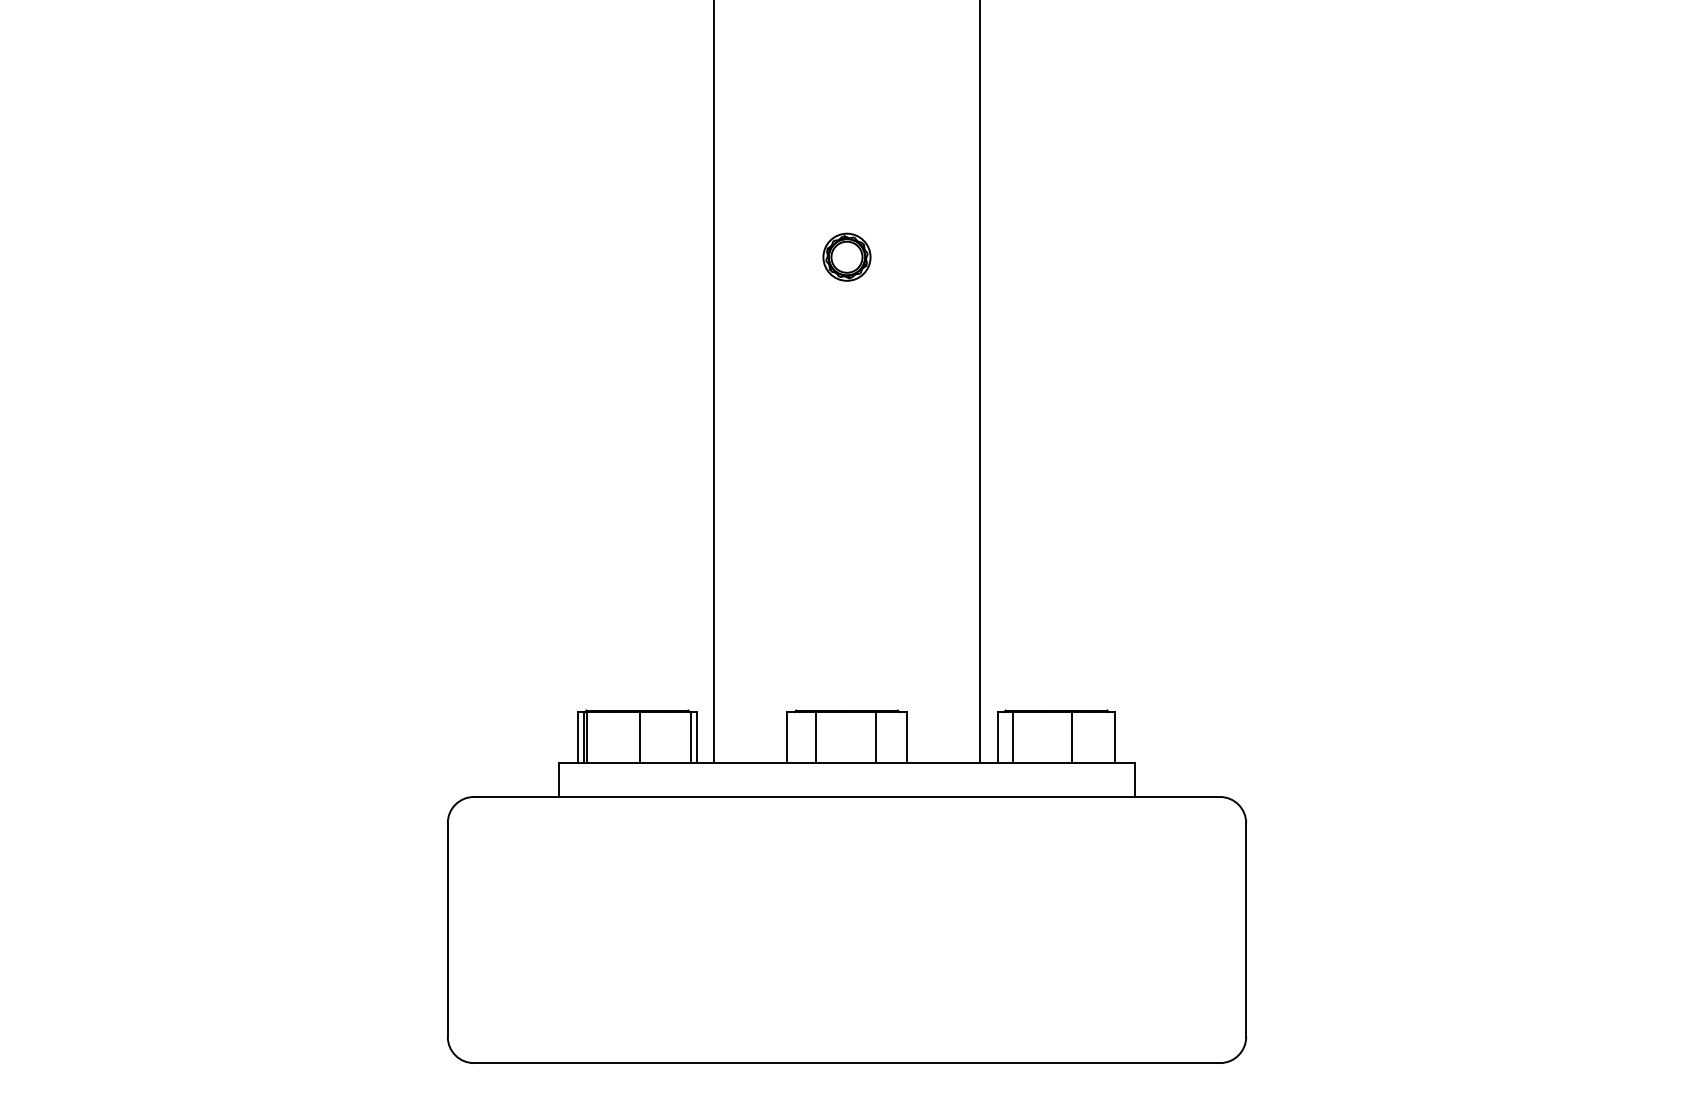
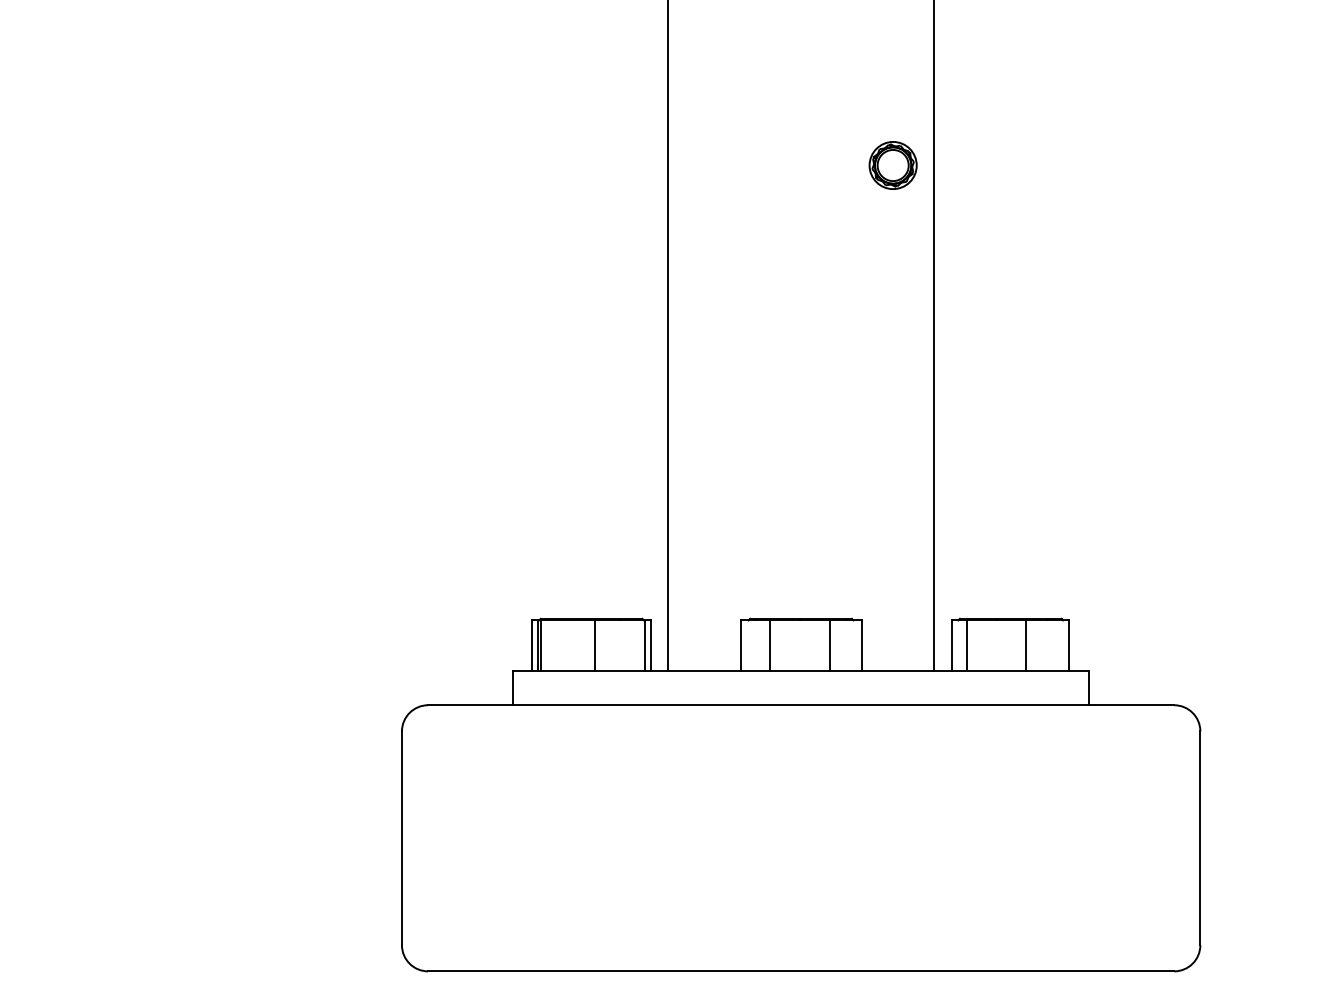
part: (846, 256) -> (892, 164), moved

